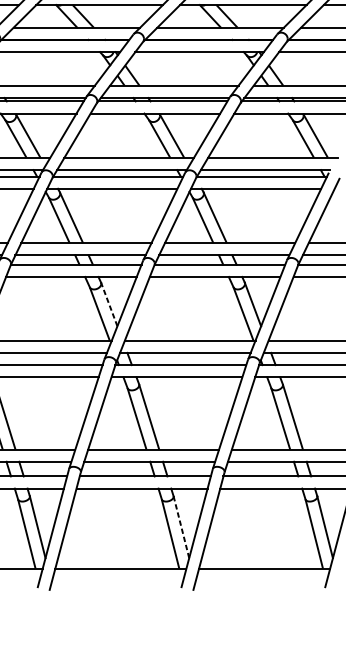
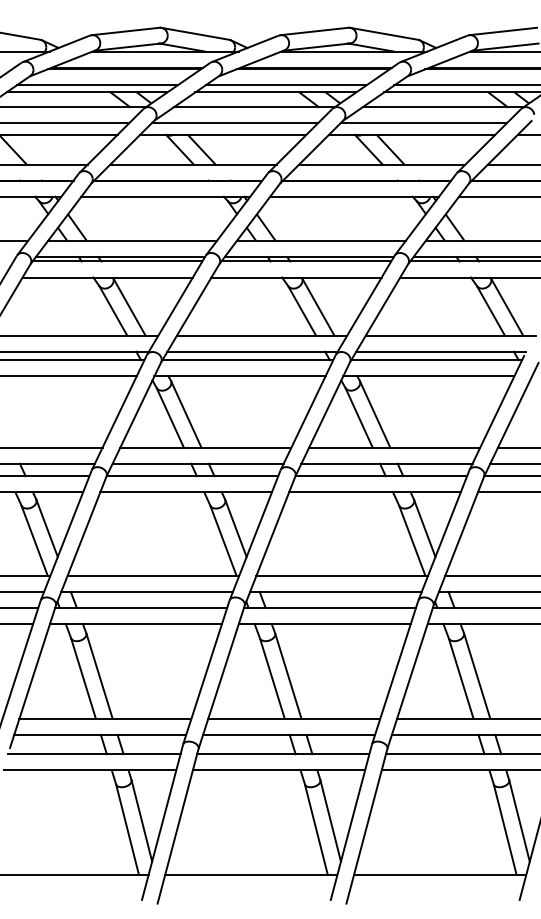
line: (108, 304) -> (235, 528), dashed -> solid
line: (181, 526) -> (330, 820), dashed -> solid

